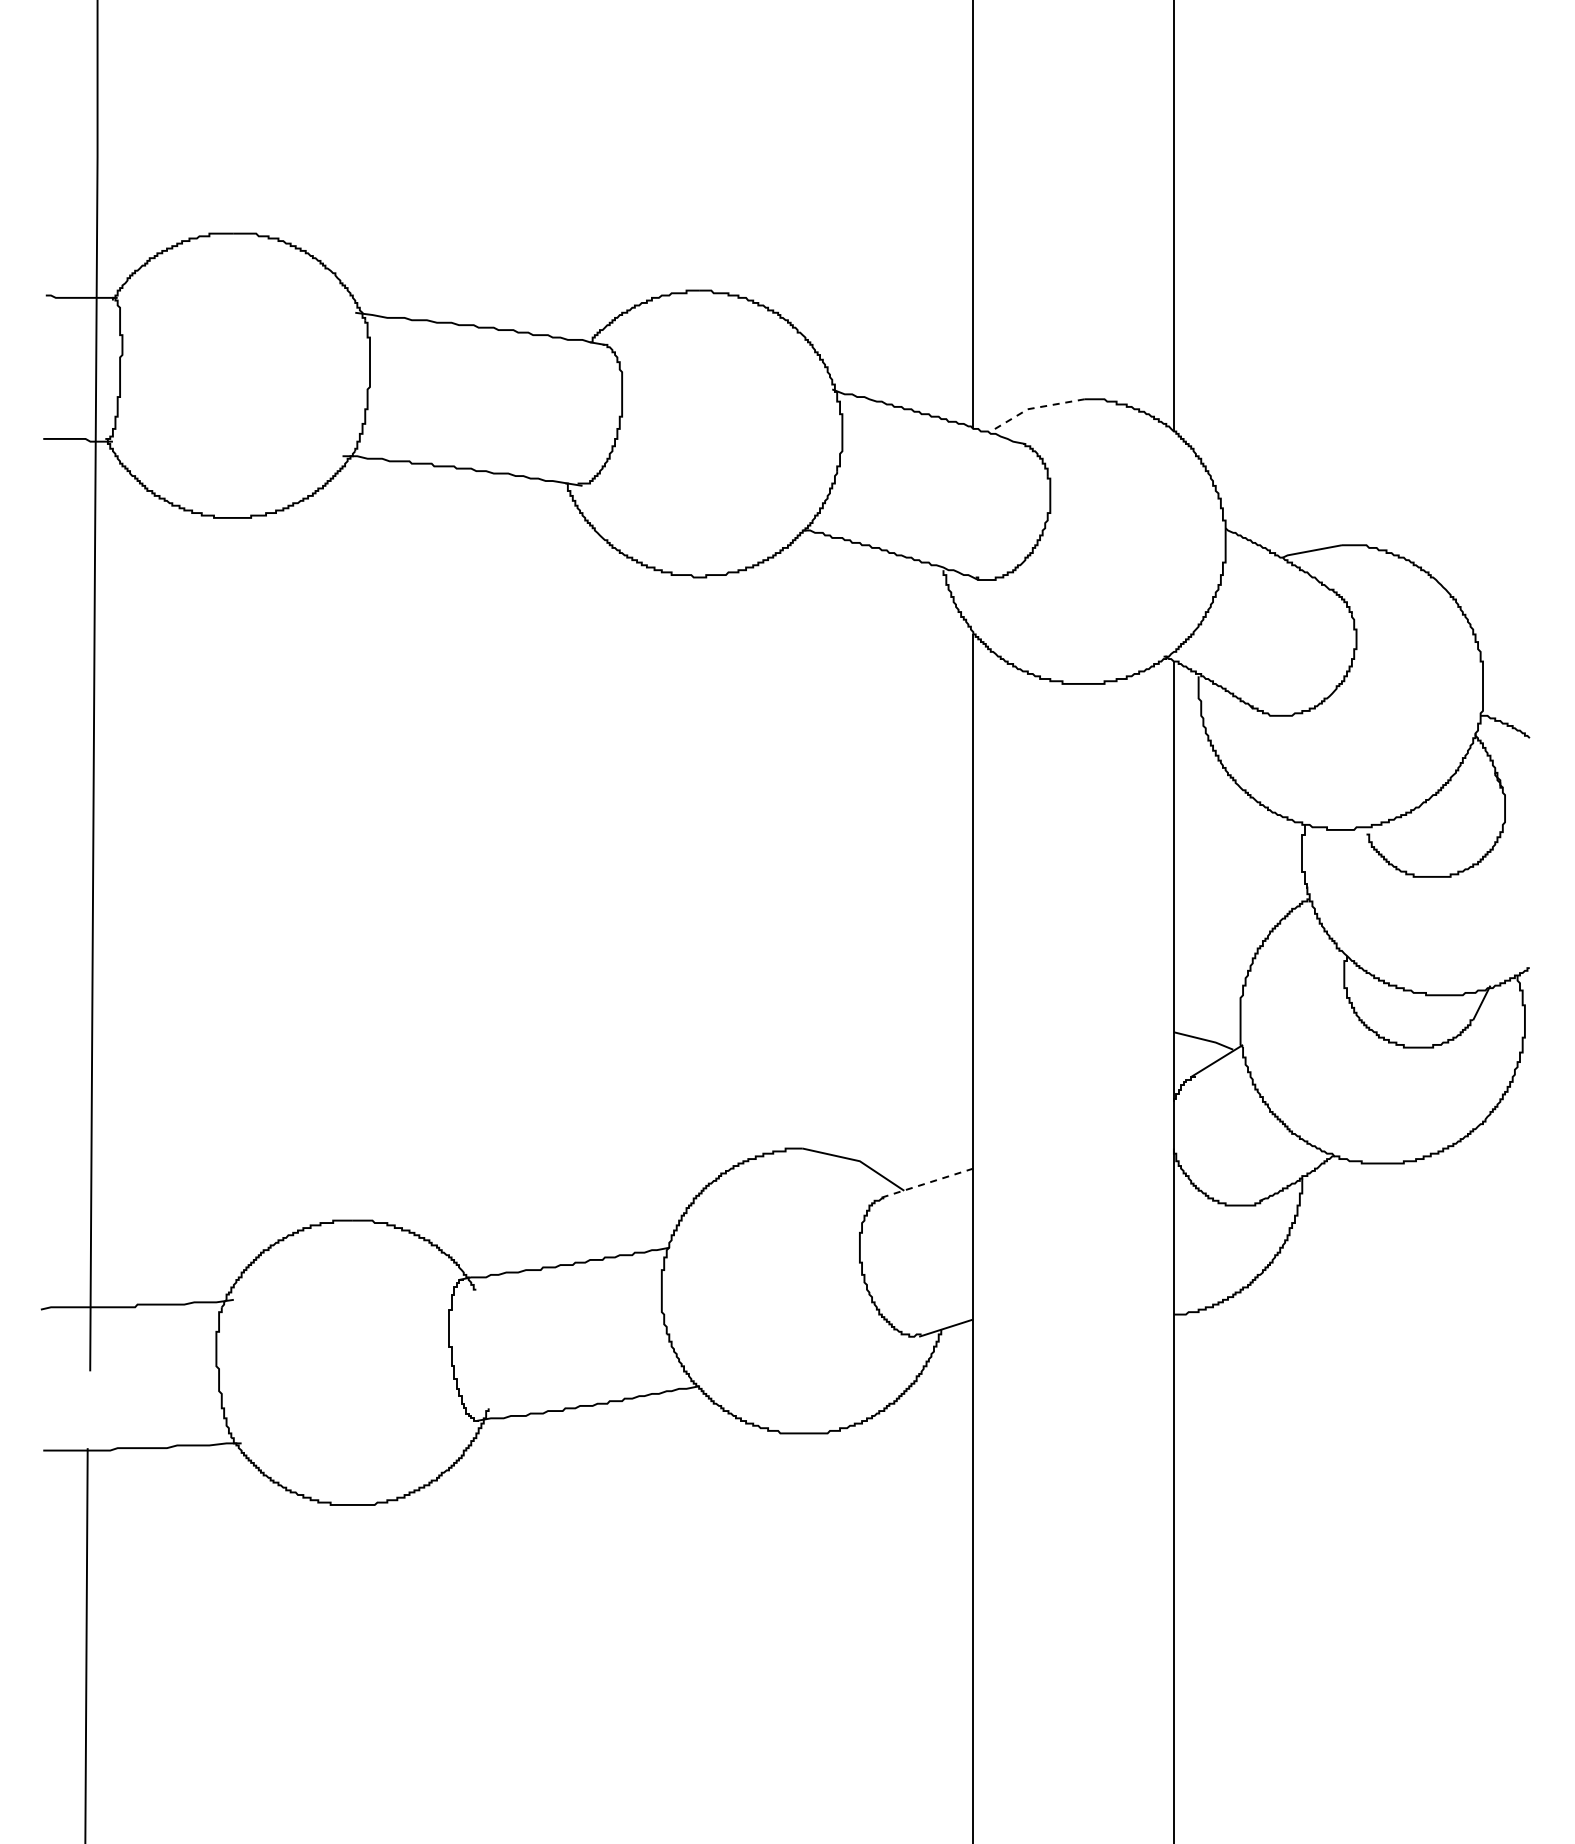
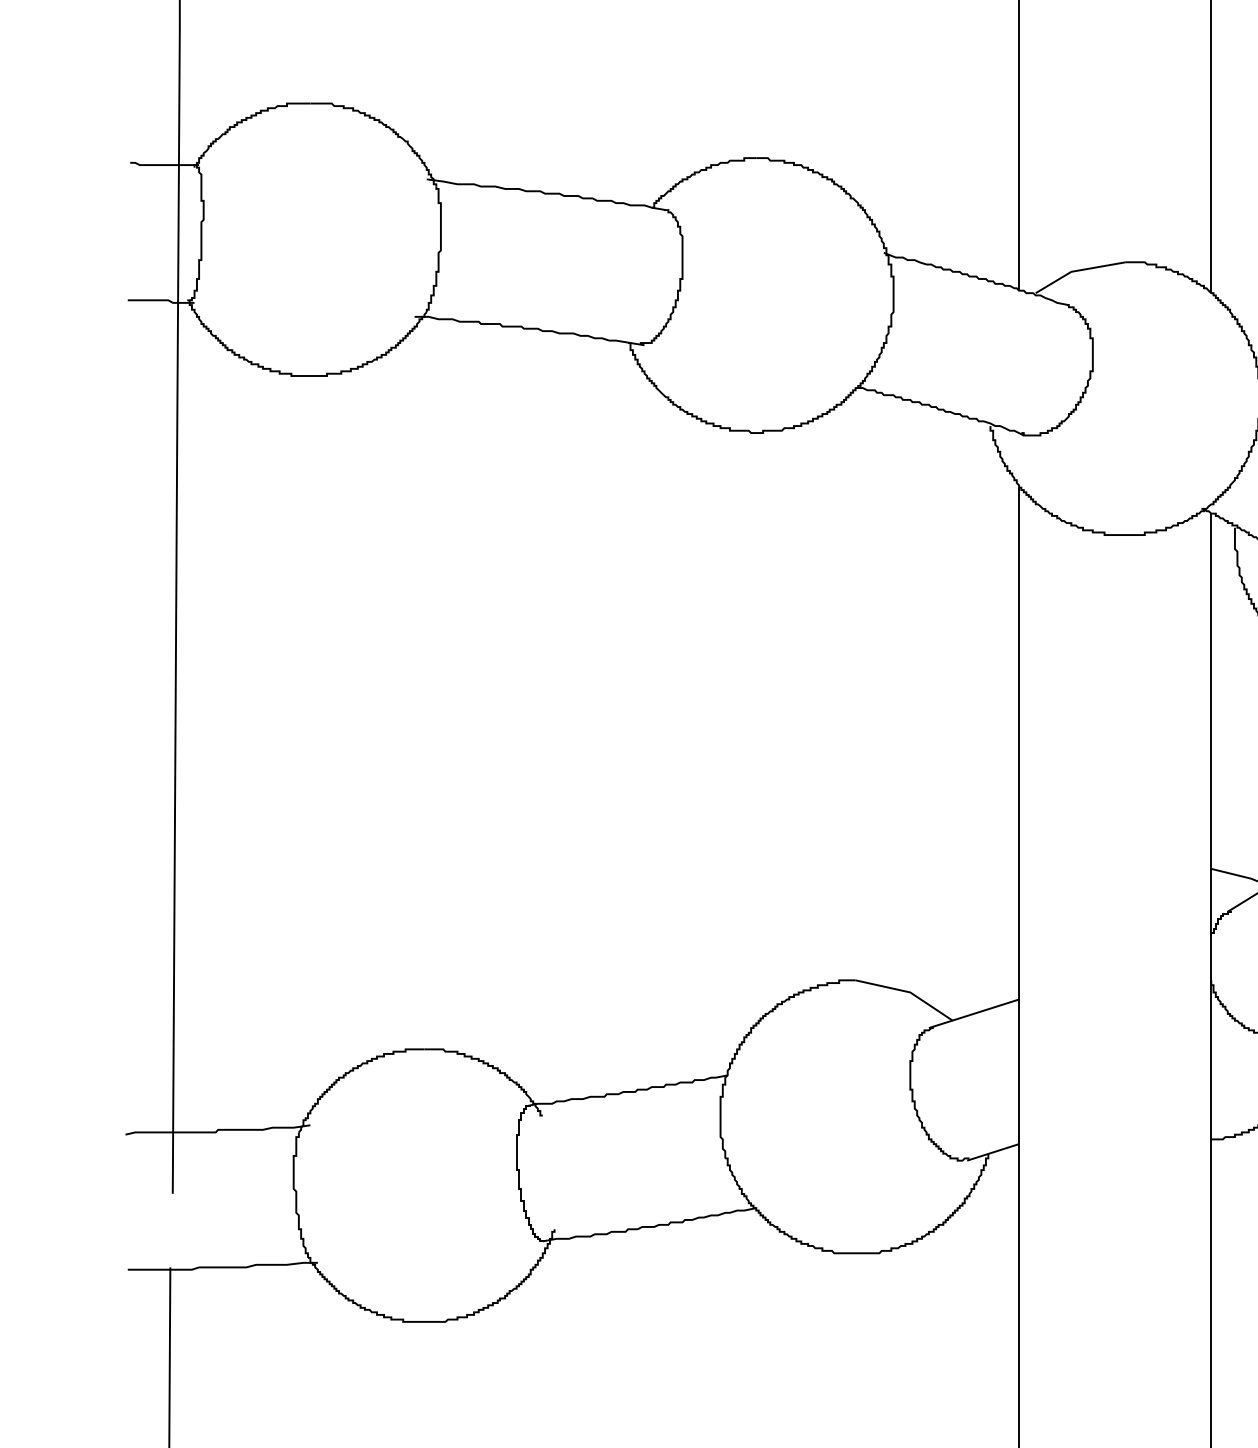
line: (1033, 408) -> (1076, 271), dashed -> solid
line: (925, 1183) -> (973, 1013), dashed -> solid

